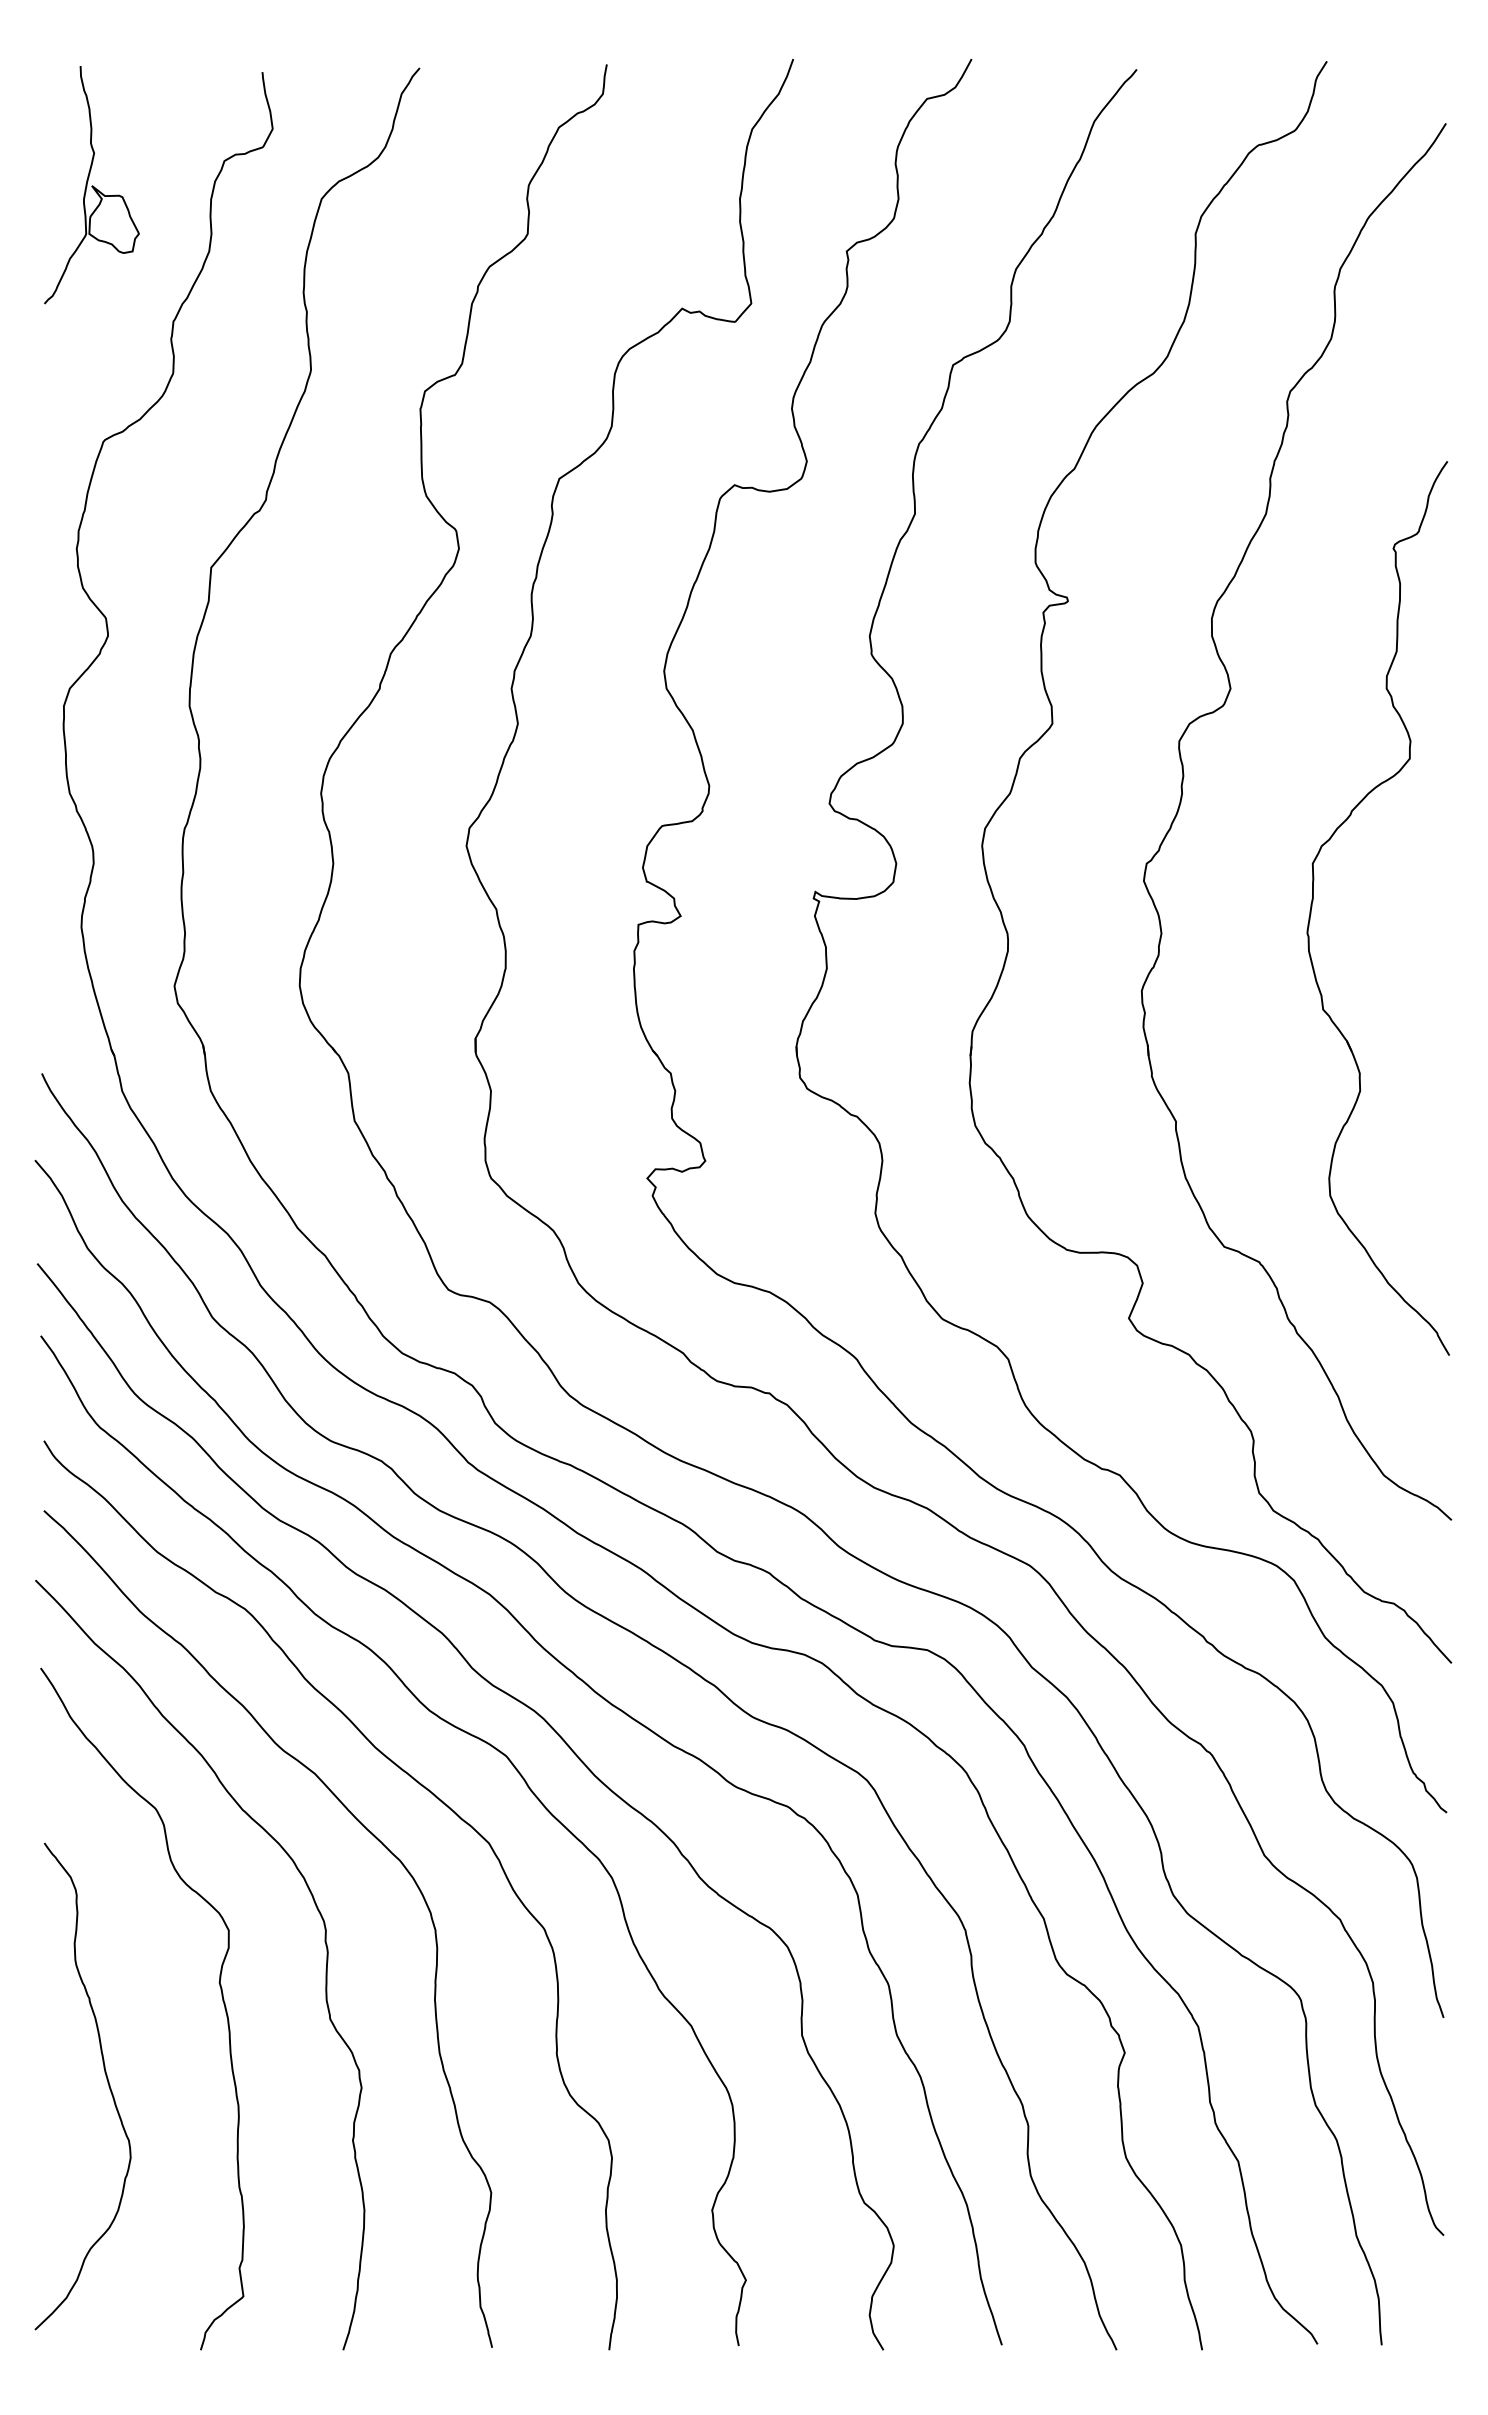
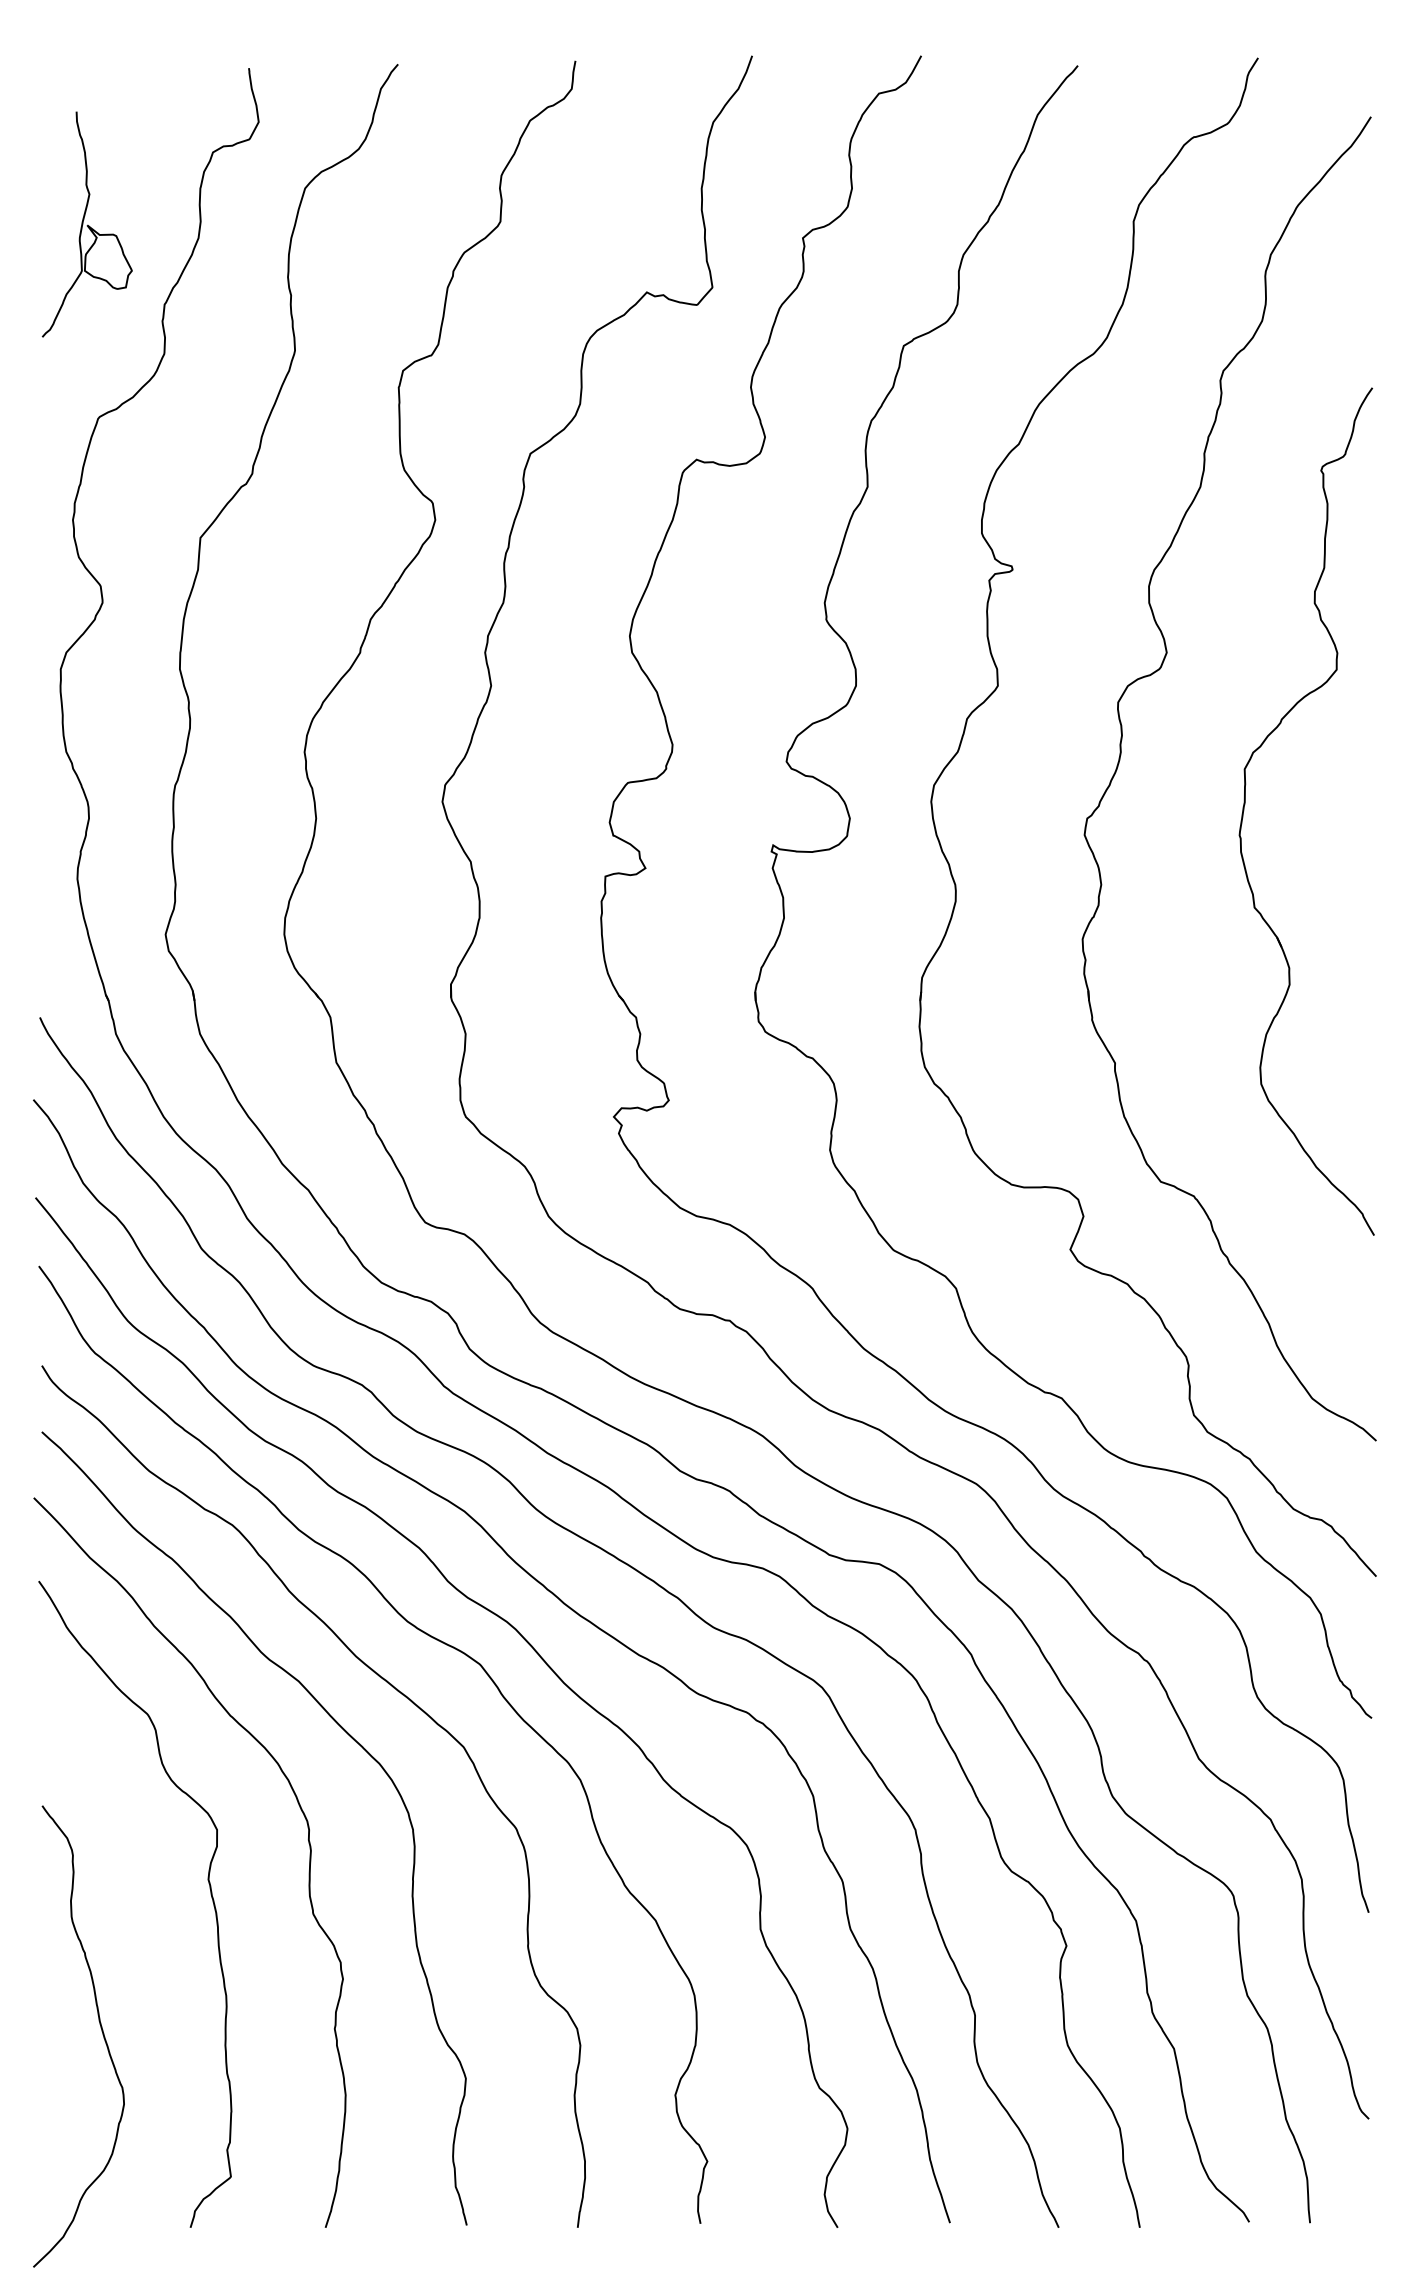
part: (91, 185) -> (86, 224), moved
part: (1313, 901) -> (1245, 805), moved
curve: (106, 2079) -> (101, 2029), moved

